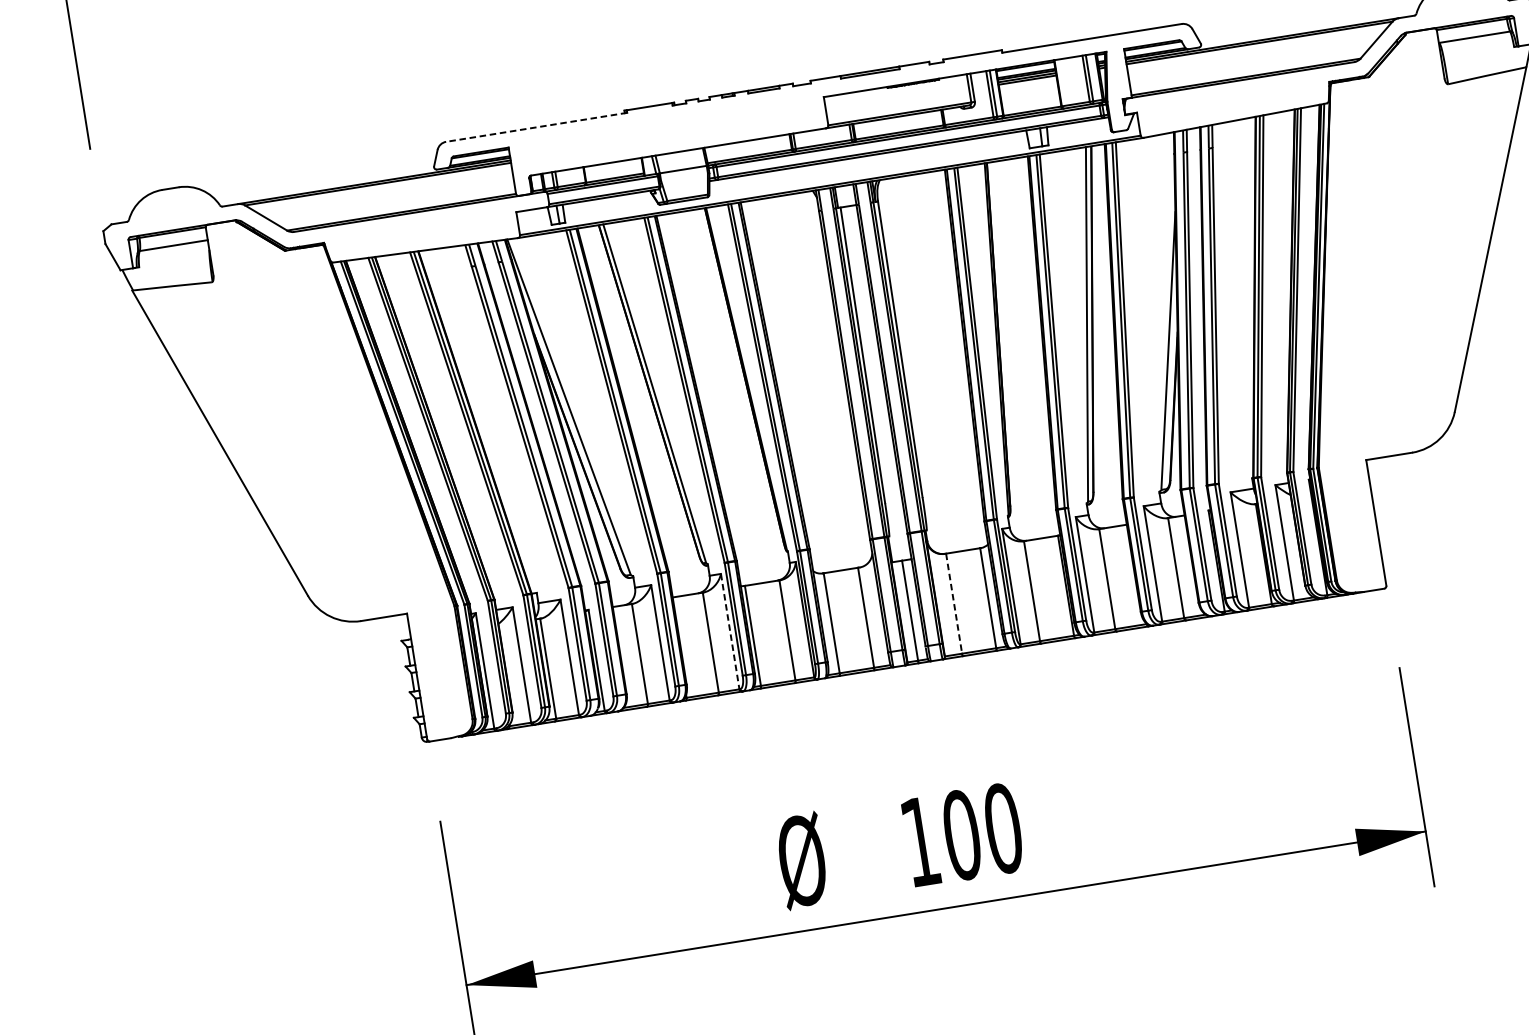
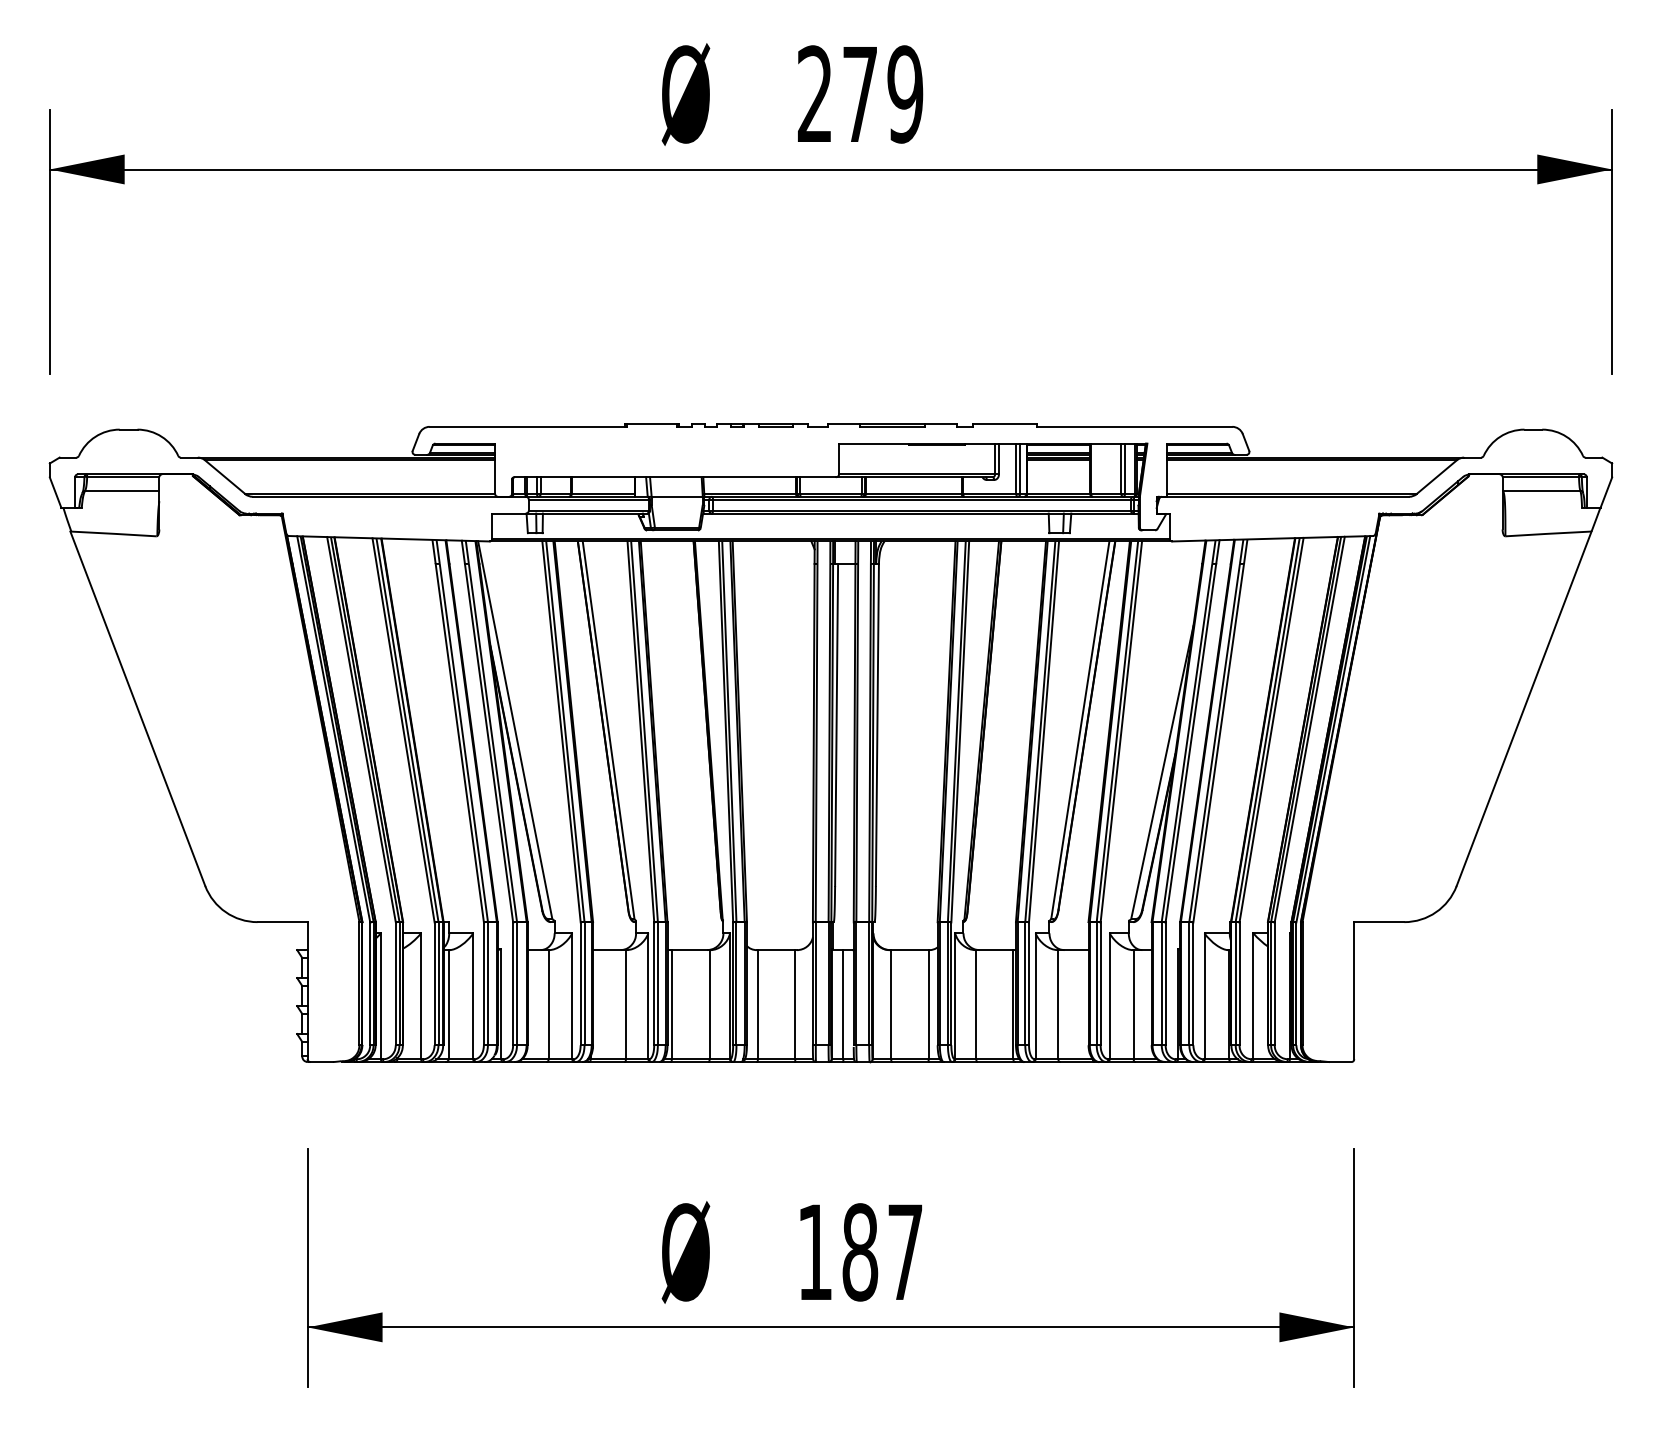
line: (536, 127) -> (528, 426), dashed -> solid
line: (954, 603) -> (891, 1004), dashed -> solid
line: (730, 631) -> (648, 996), dashed -> solid
text: (982, 832) -> (882, 1252), 100 -> 187

